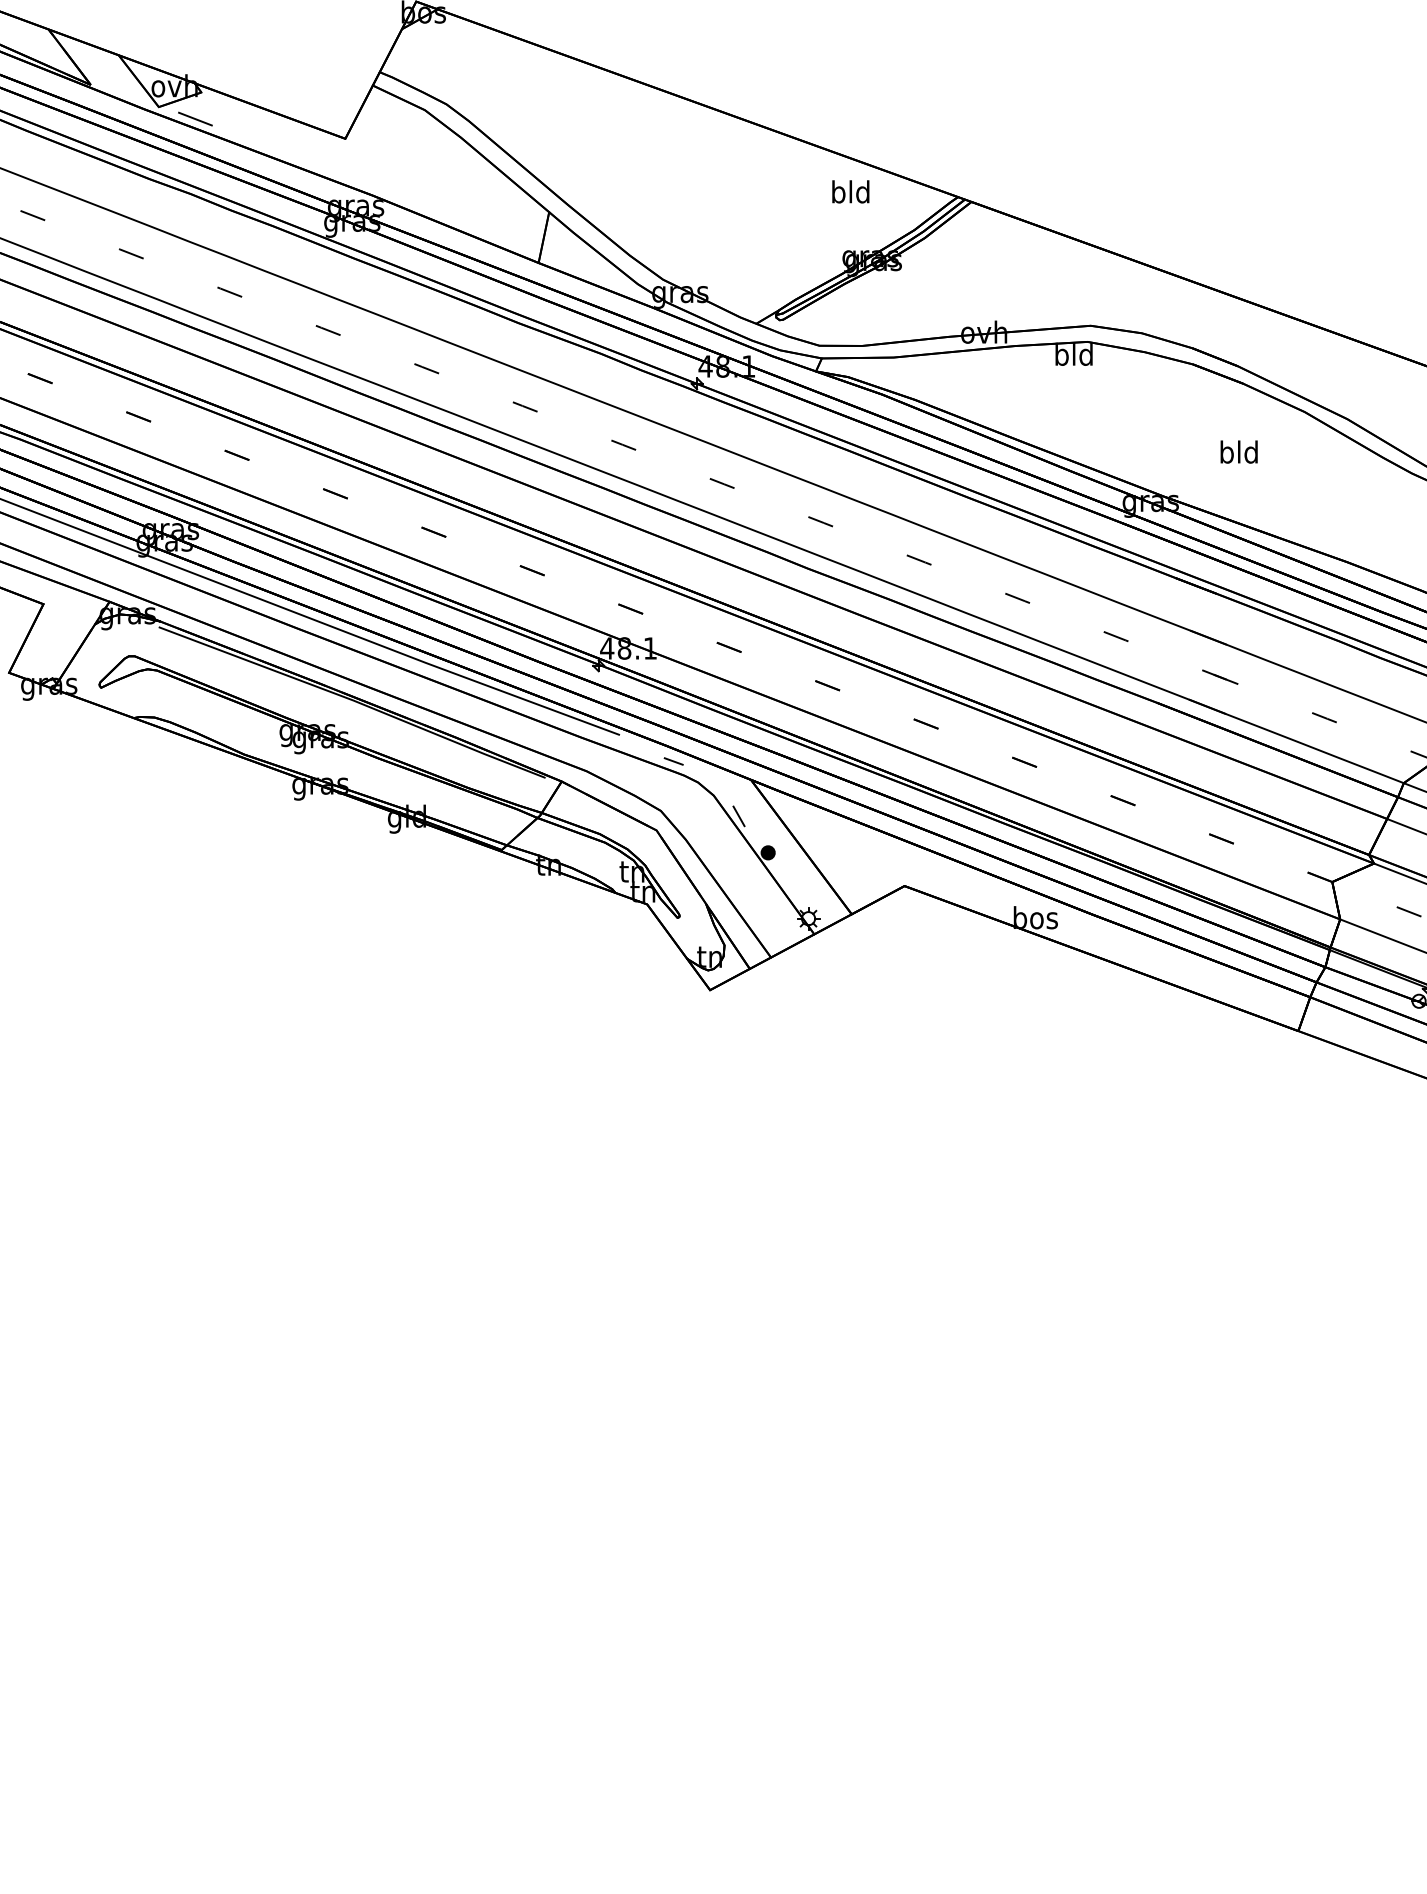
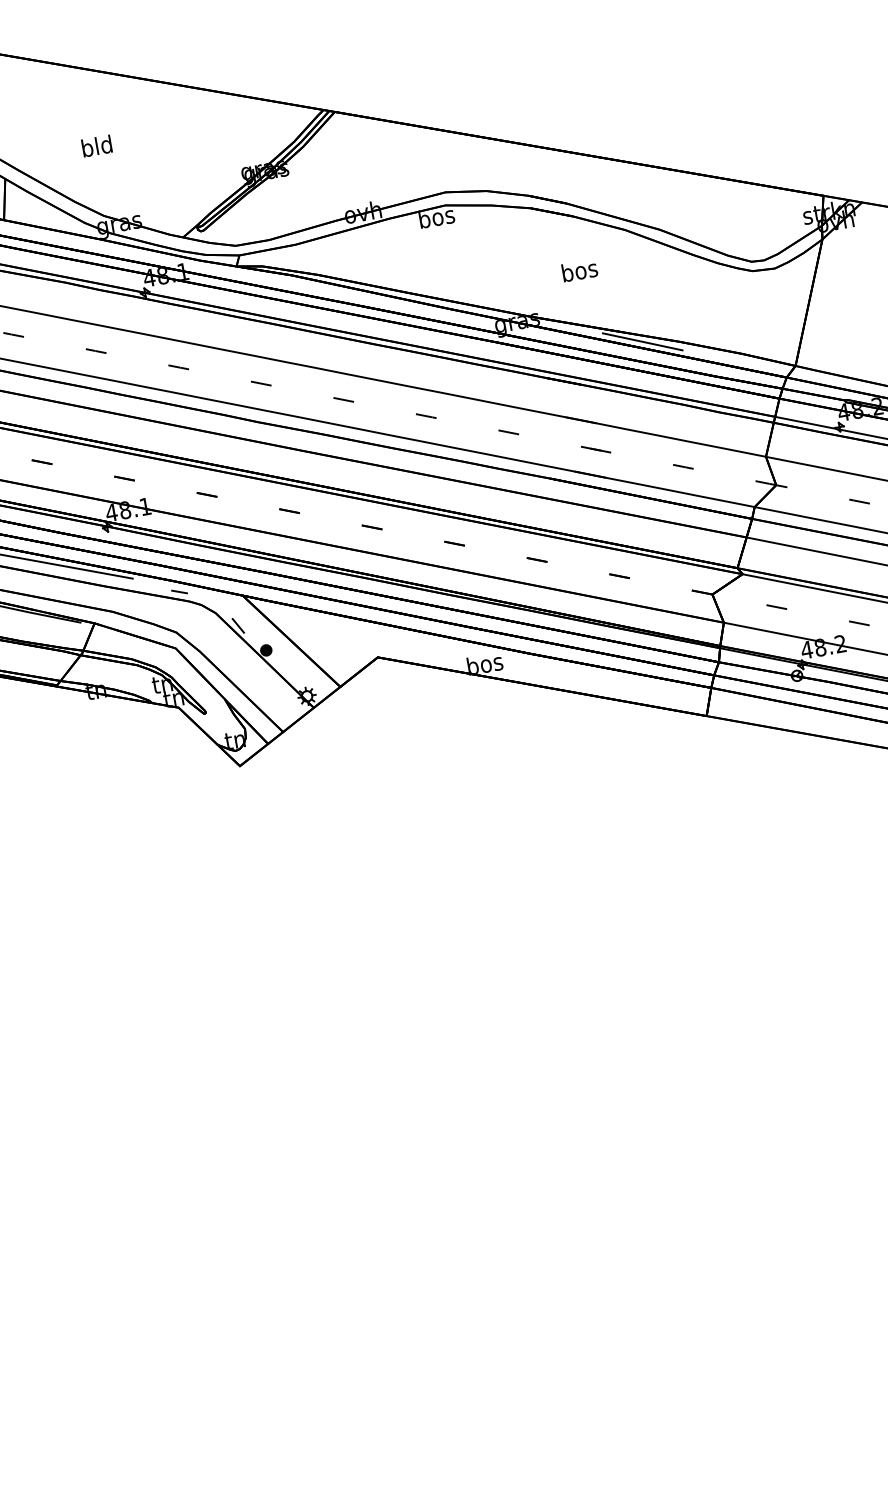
text: (850, 191) -> (96, 145), moved
text: (1074, 353) -> (436, 216), bld -> bos
text: (1239, 451) -> (579, 270), bld -> bos
line: (1301, 553) -> (642, 341), added

